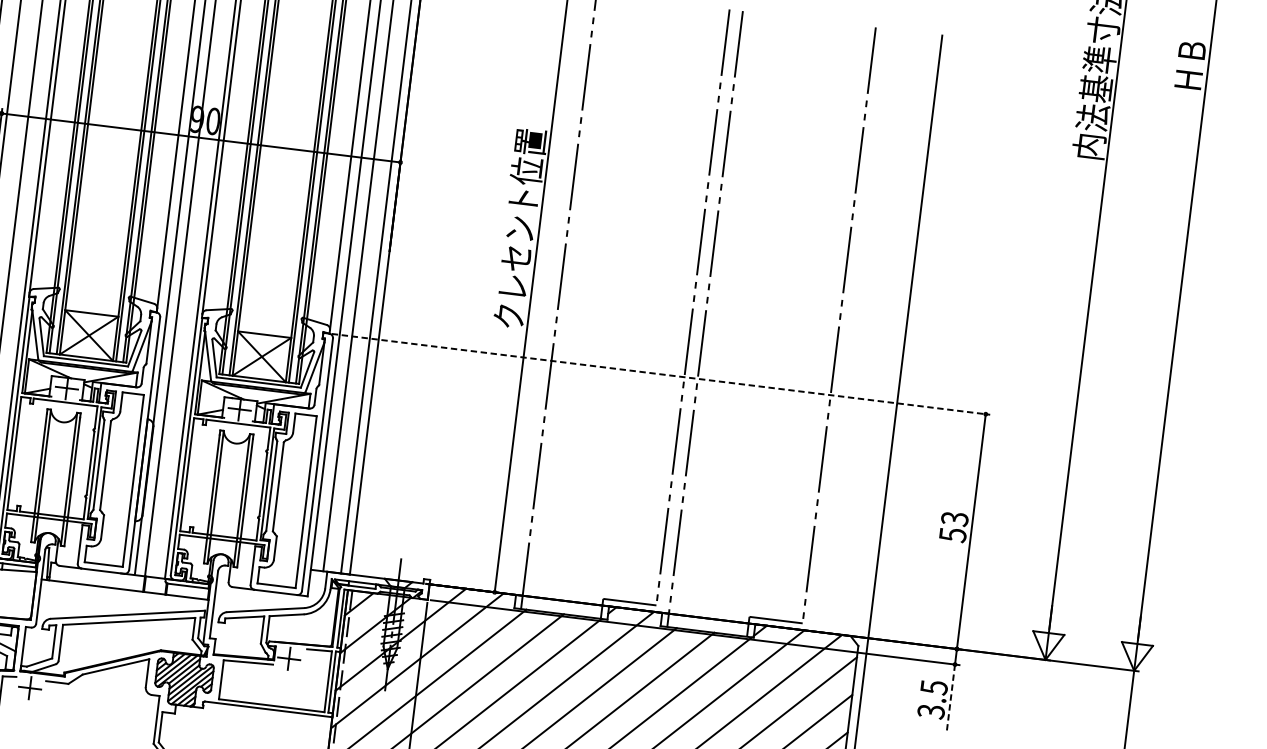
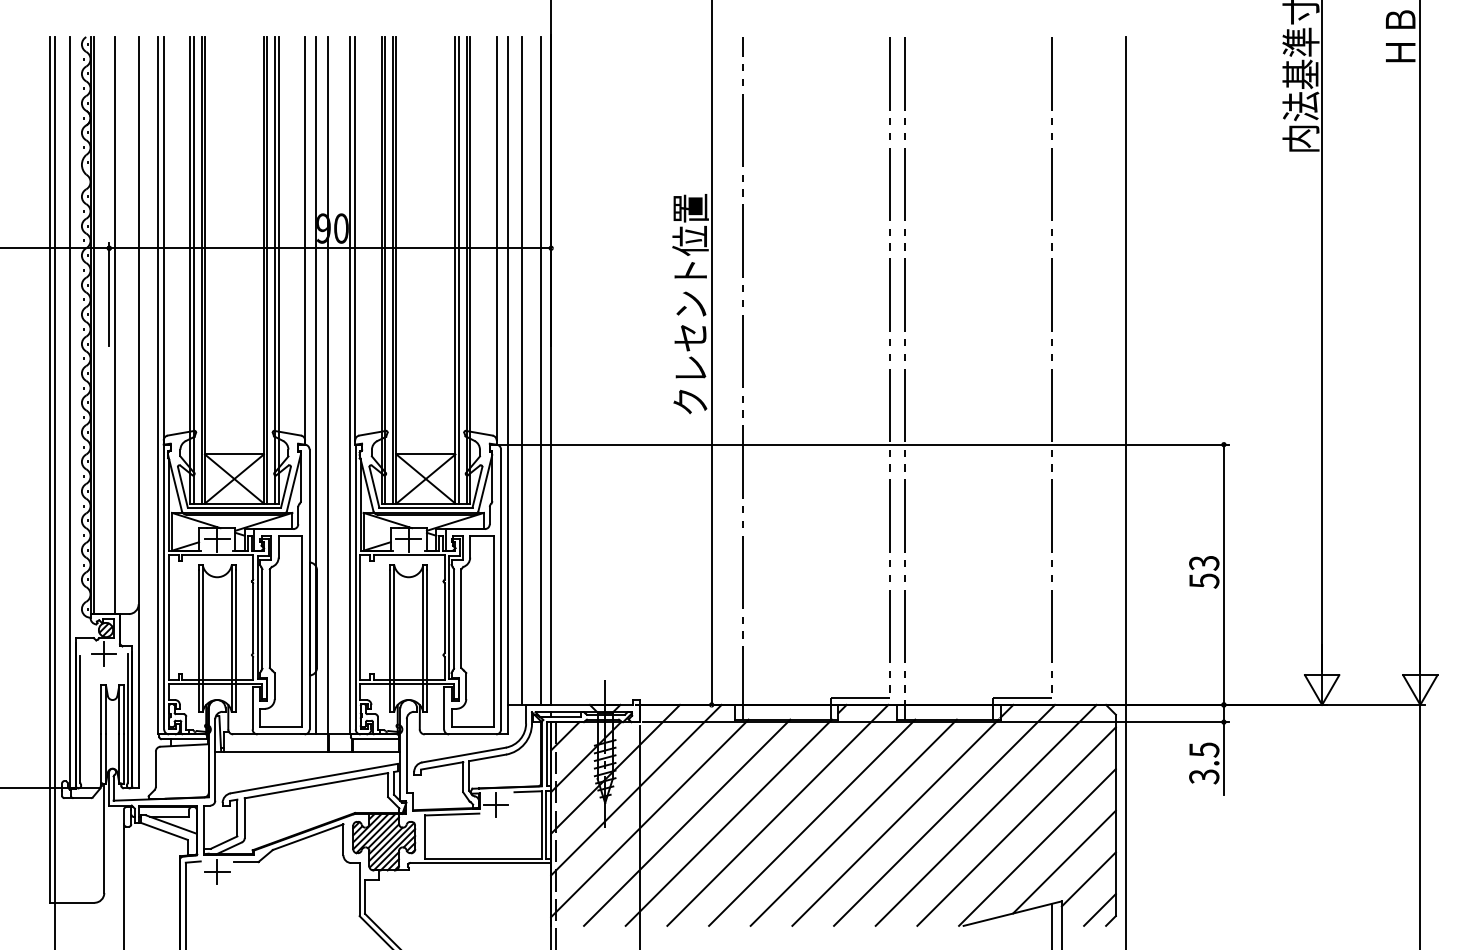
line: (660, 374) -> (863, 444), dashed -> solid
line: (950, 697) -> (1223, 758), dashed -> solid

